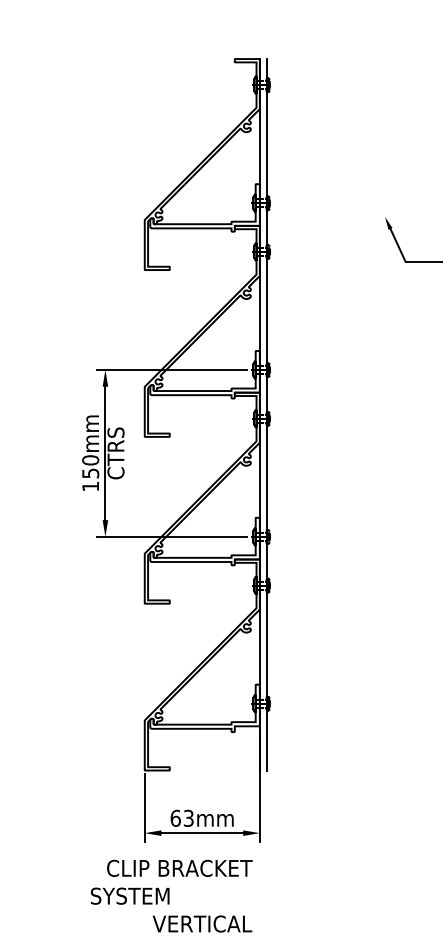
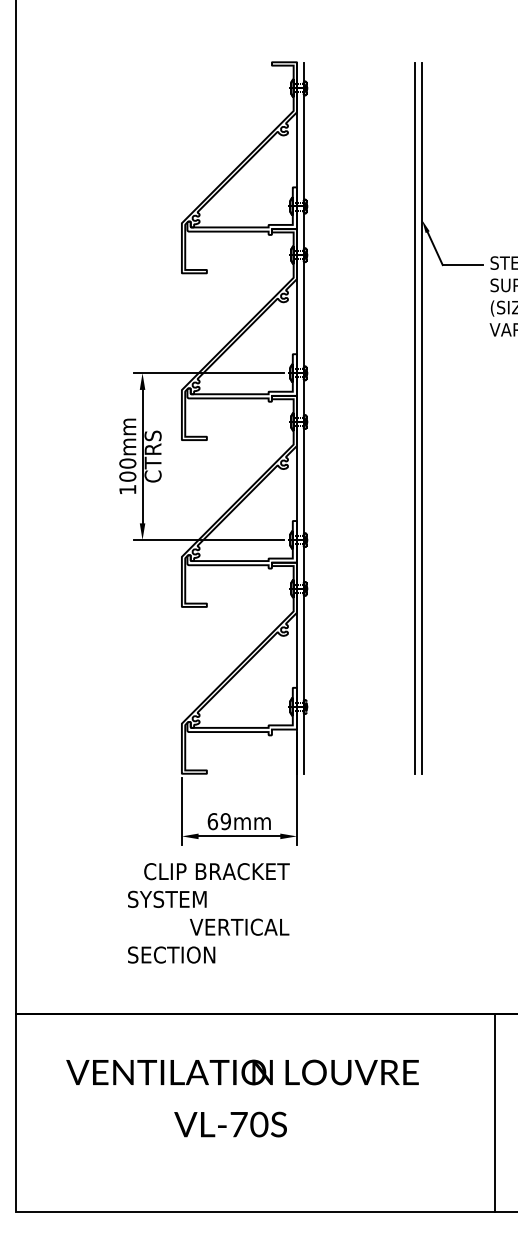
line: (378, 414) -> (415, 417), added
line: (385, 414) -> (422, 417), added
text: (90, 473) -> (127, 476), 150mm -> 100mm
text: (188, 818) -> (225, 821), 63mm -> 69mm

